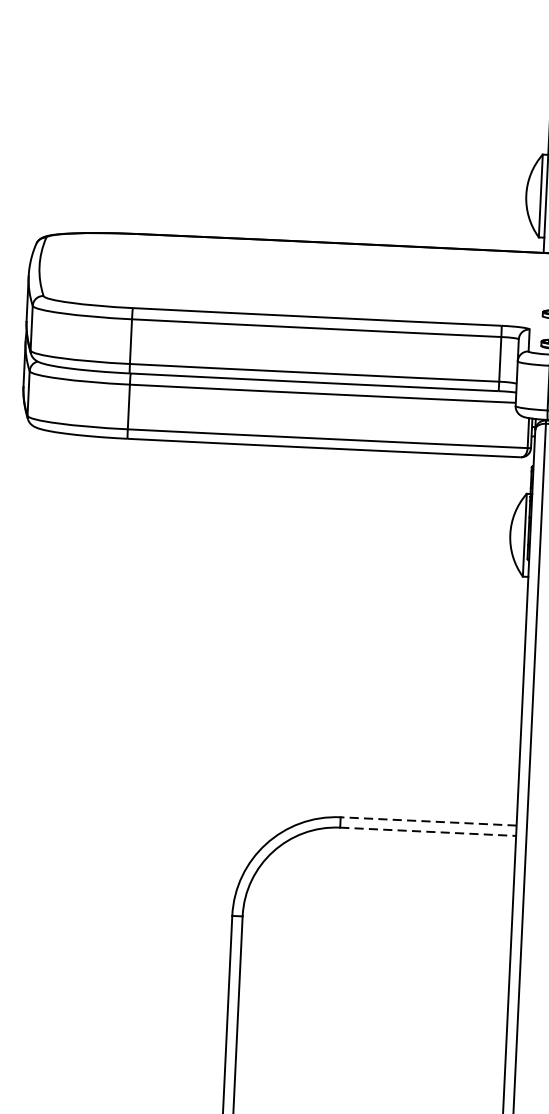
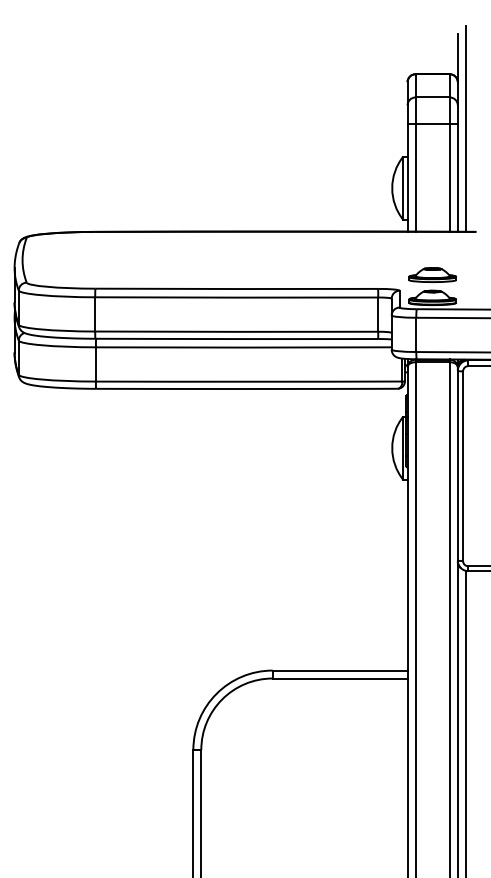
line: (427, 821) -> (339, 670), dashed -> solid
line: (428, 831) -> (340, 678), dashed -> solid

